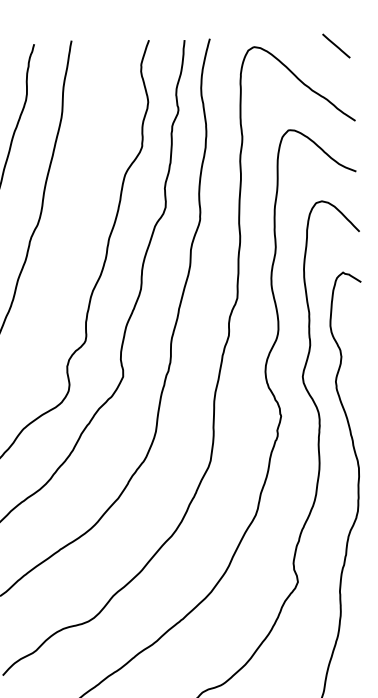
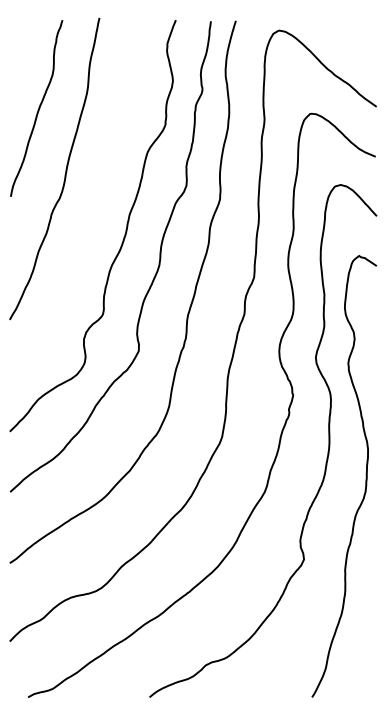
line: (335, 45) -> (359, 31), removed

